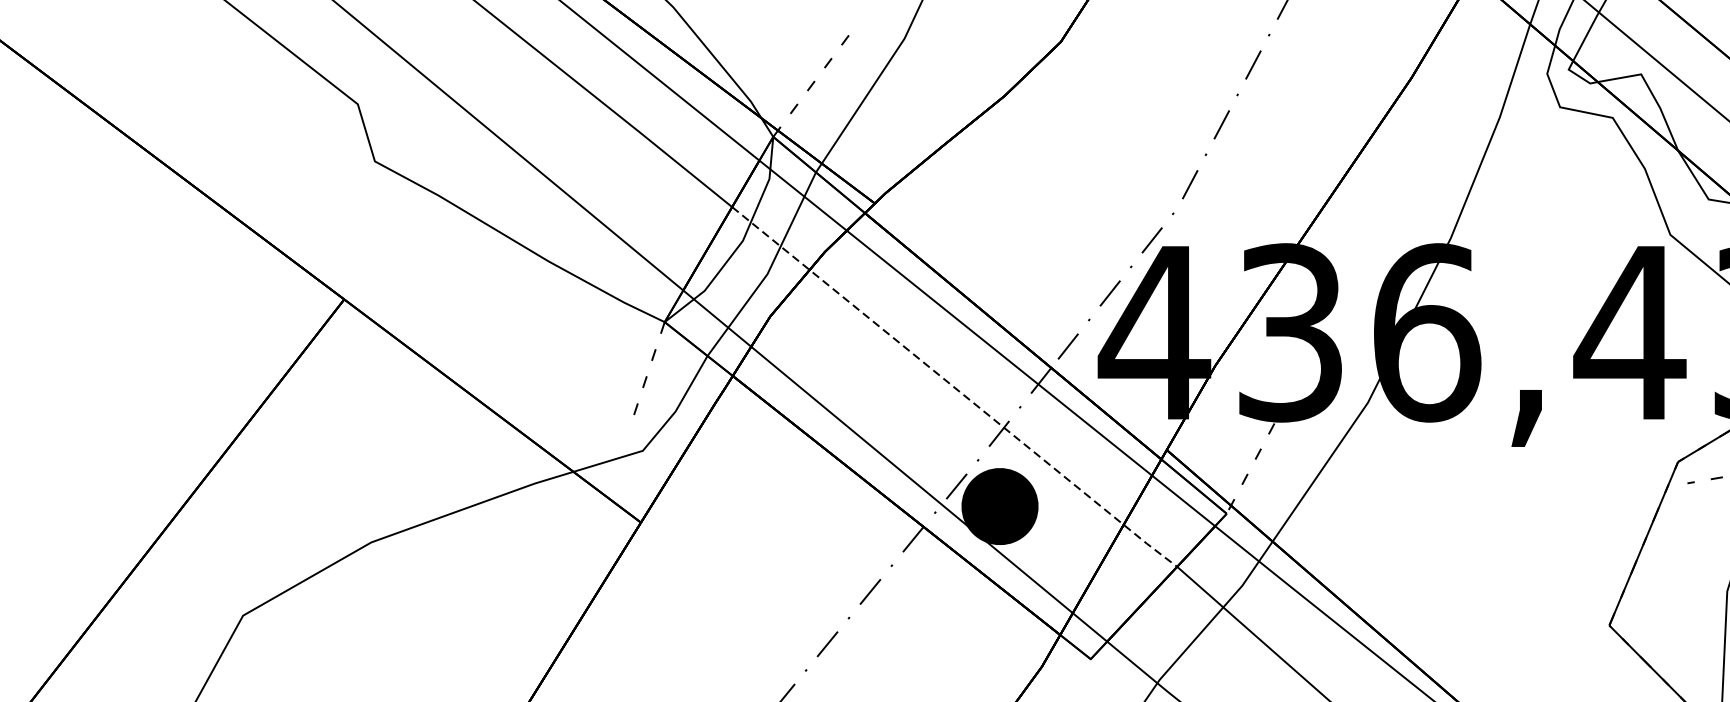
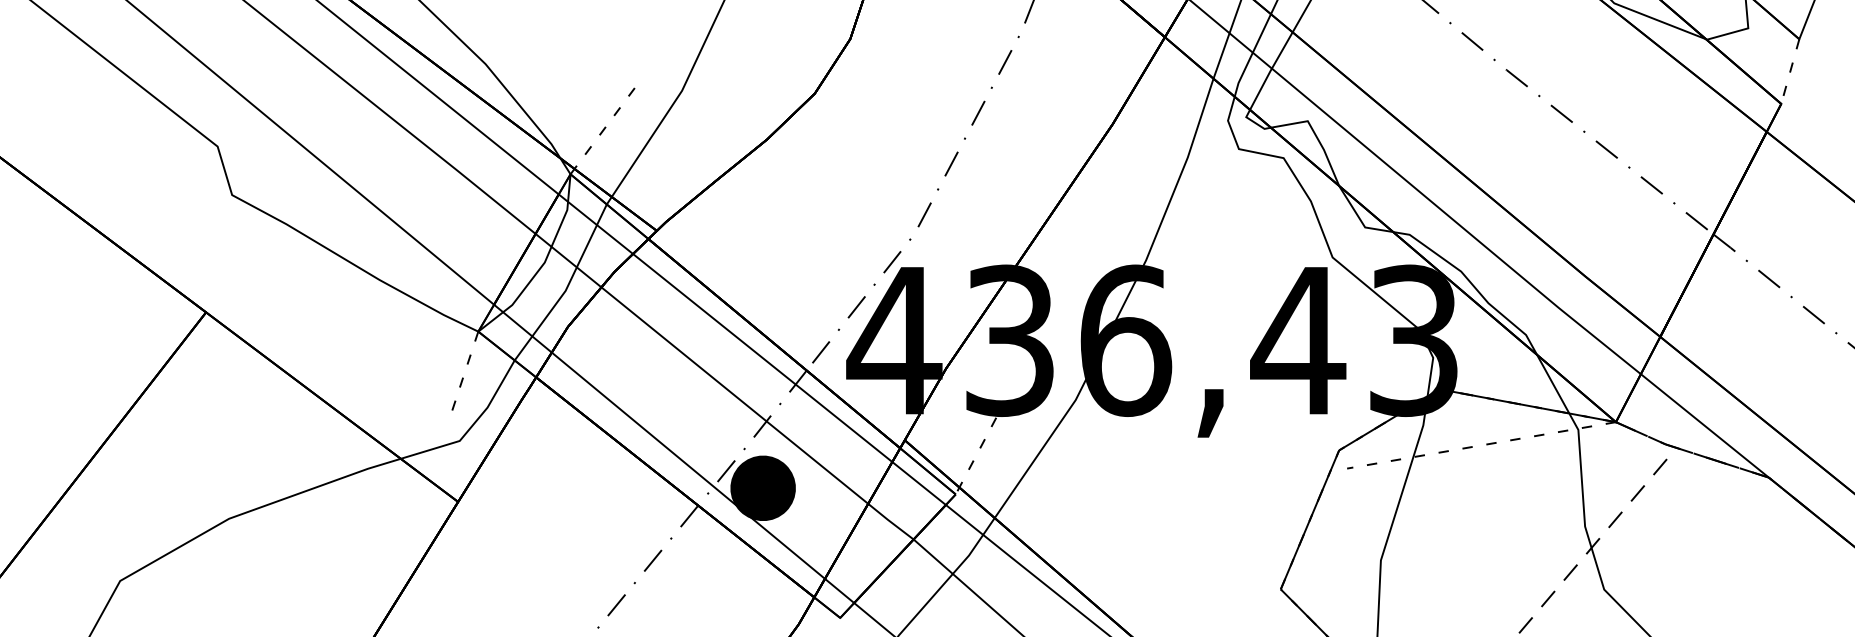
line: (955, 387) -> (725, 387), dashed -> solid

